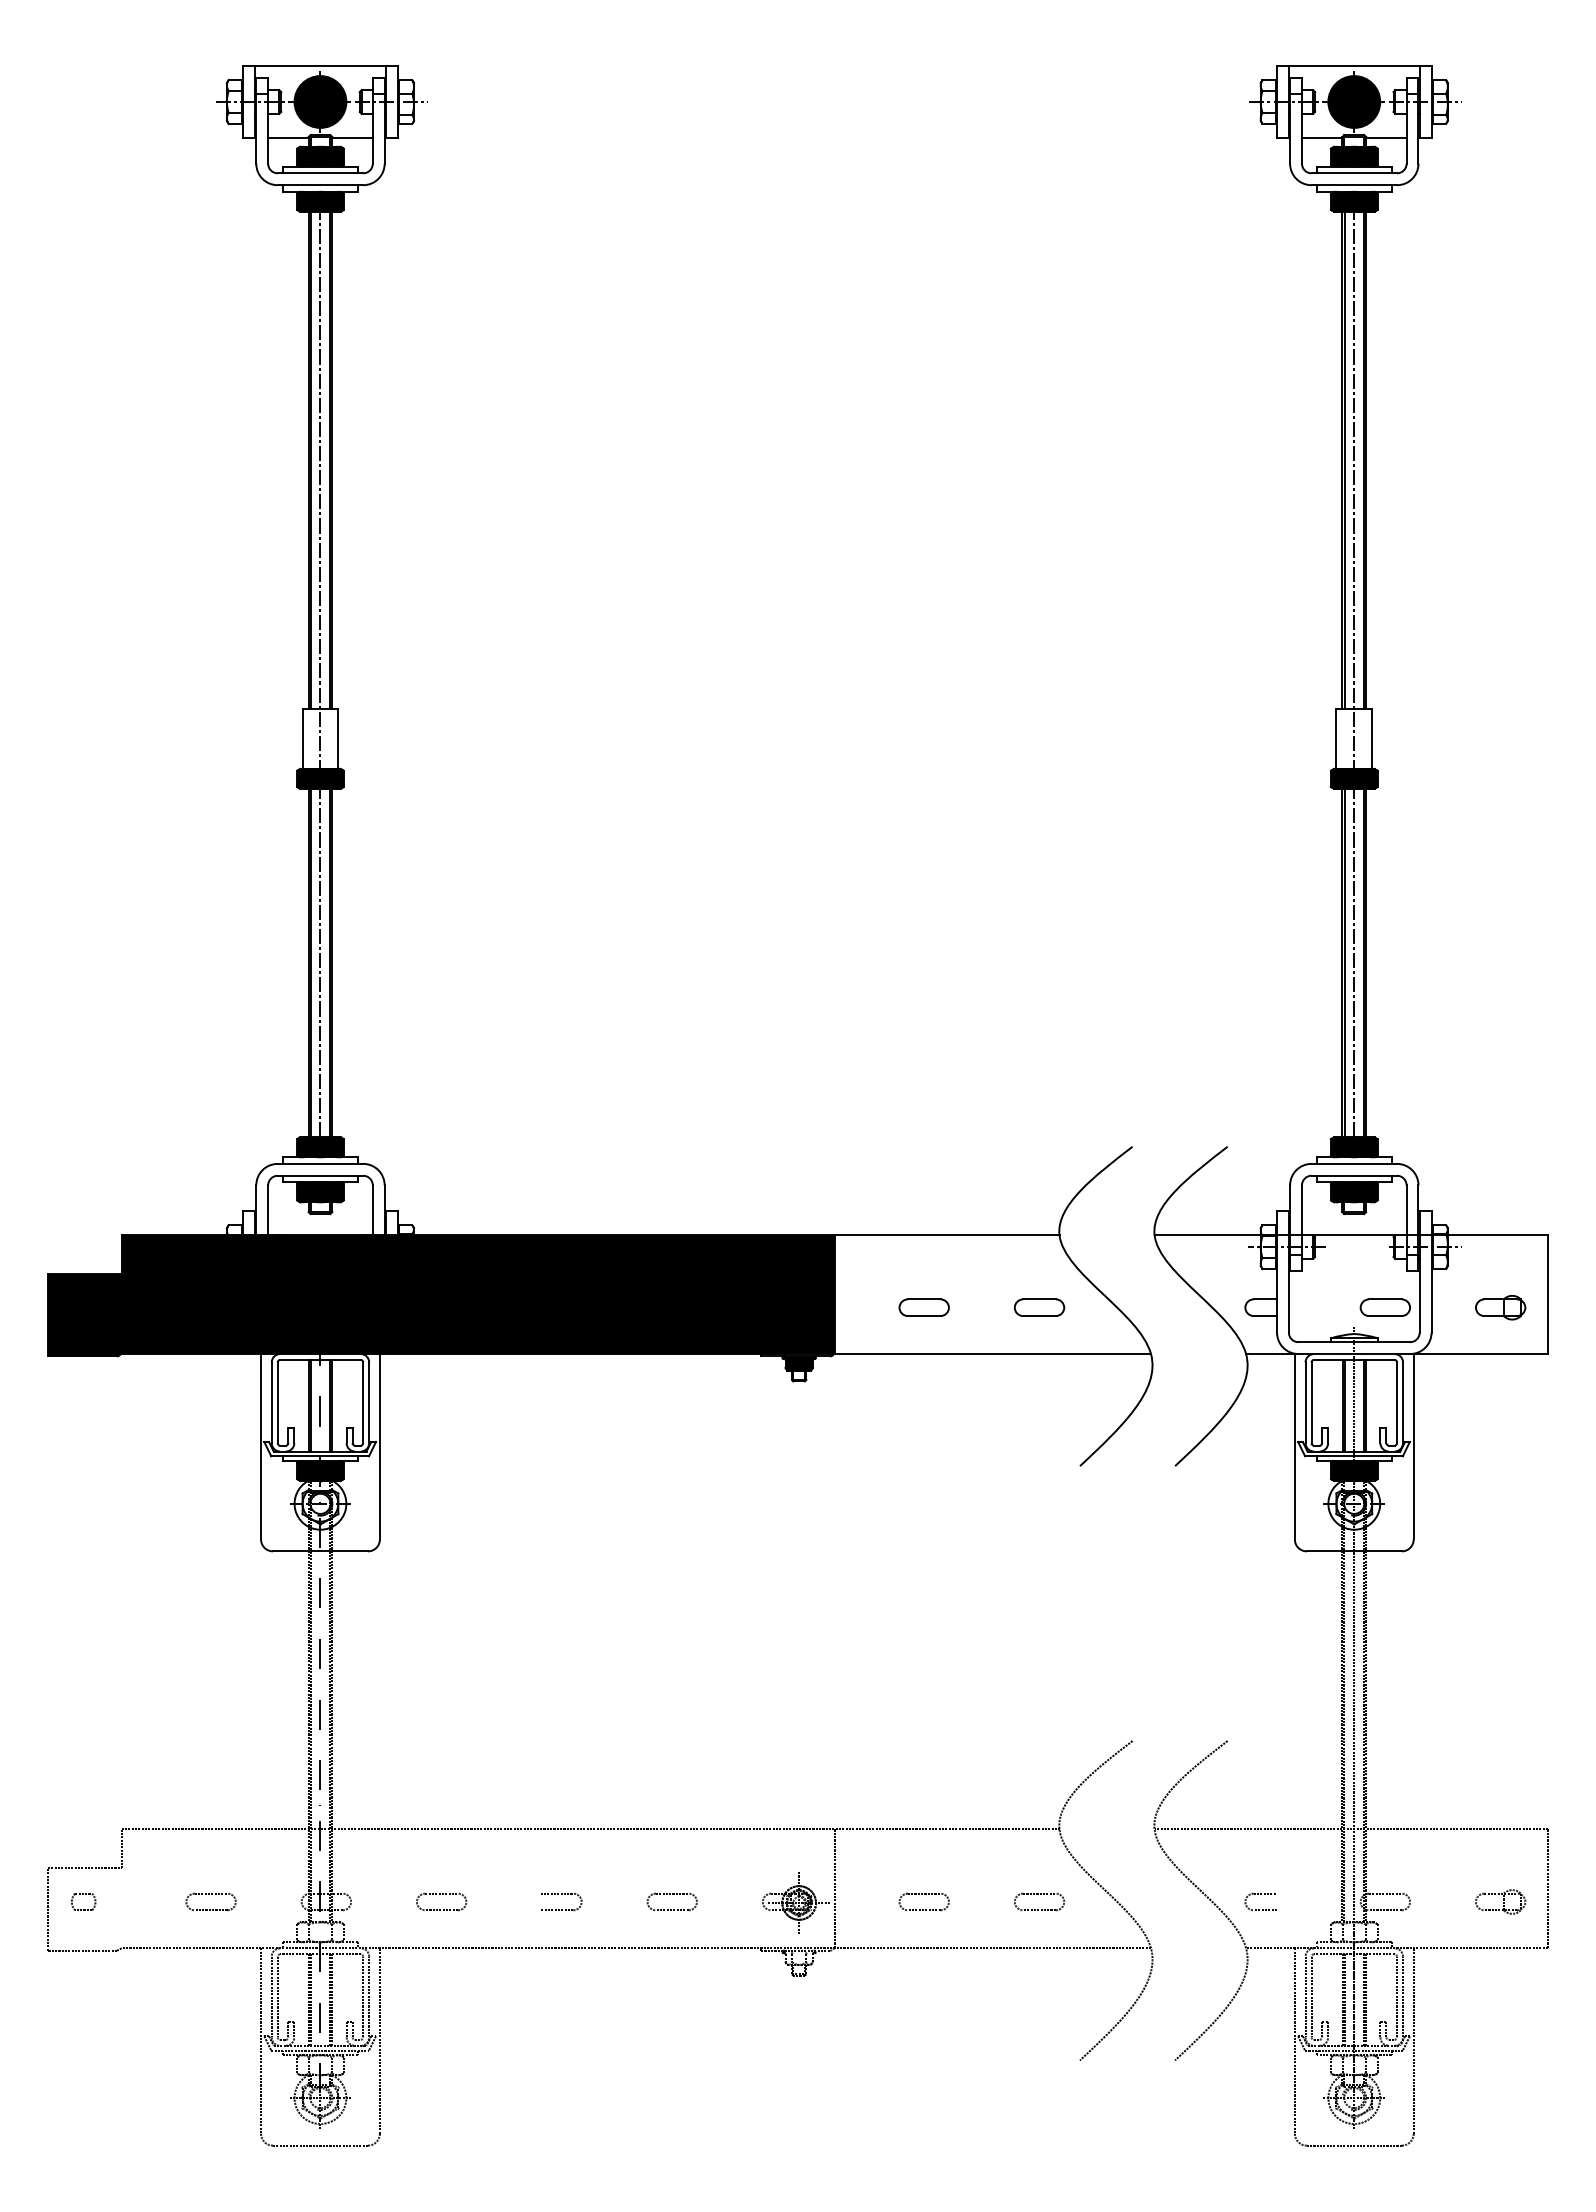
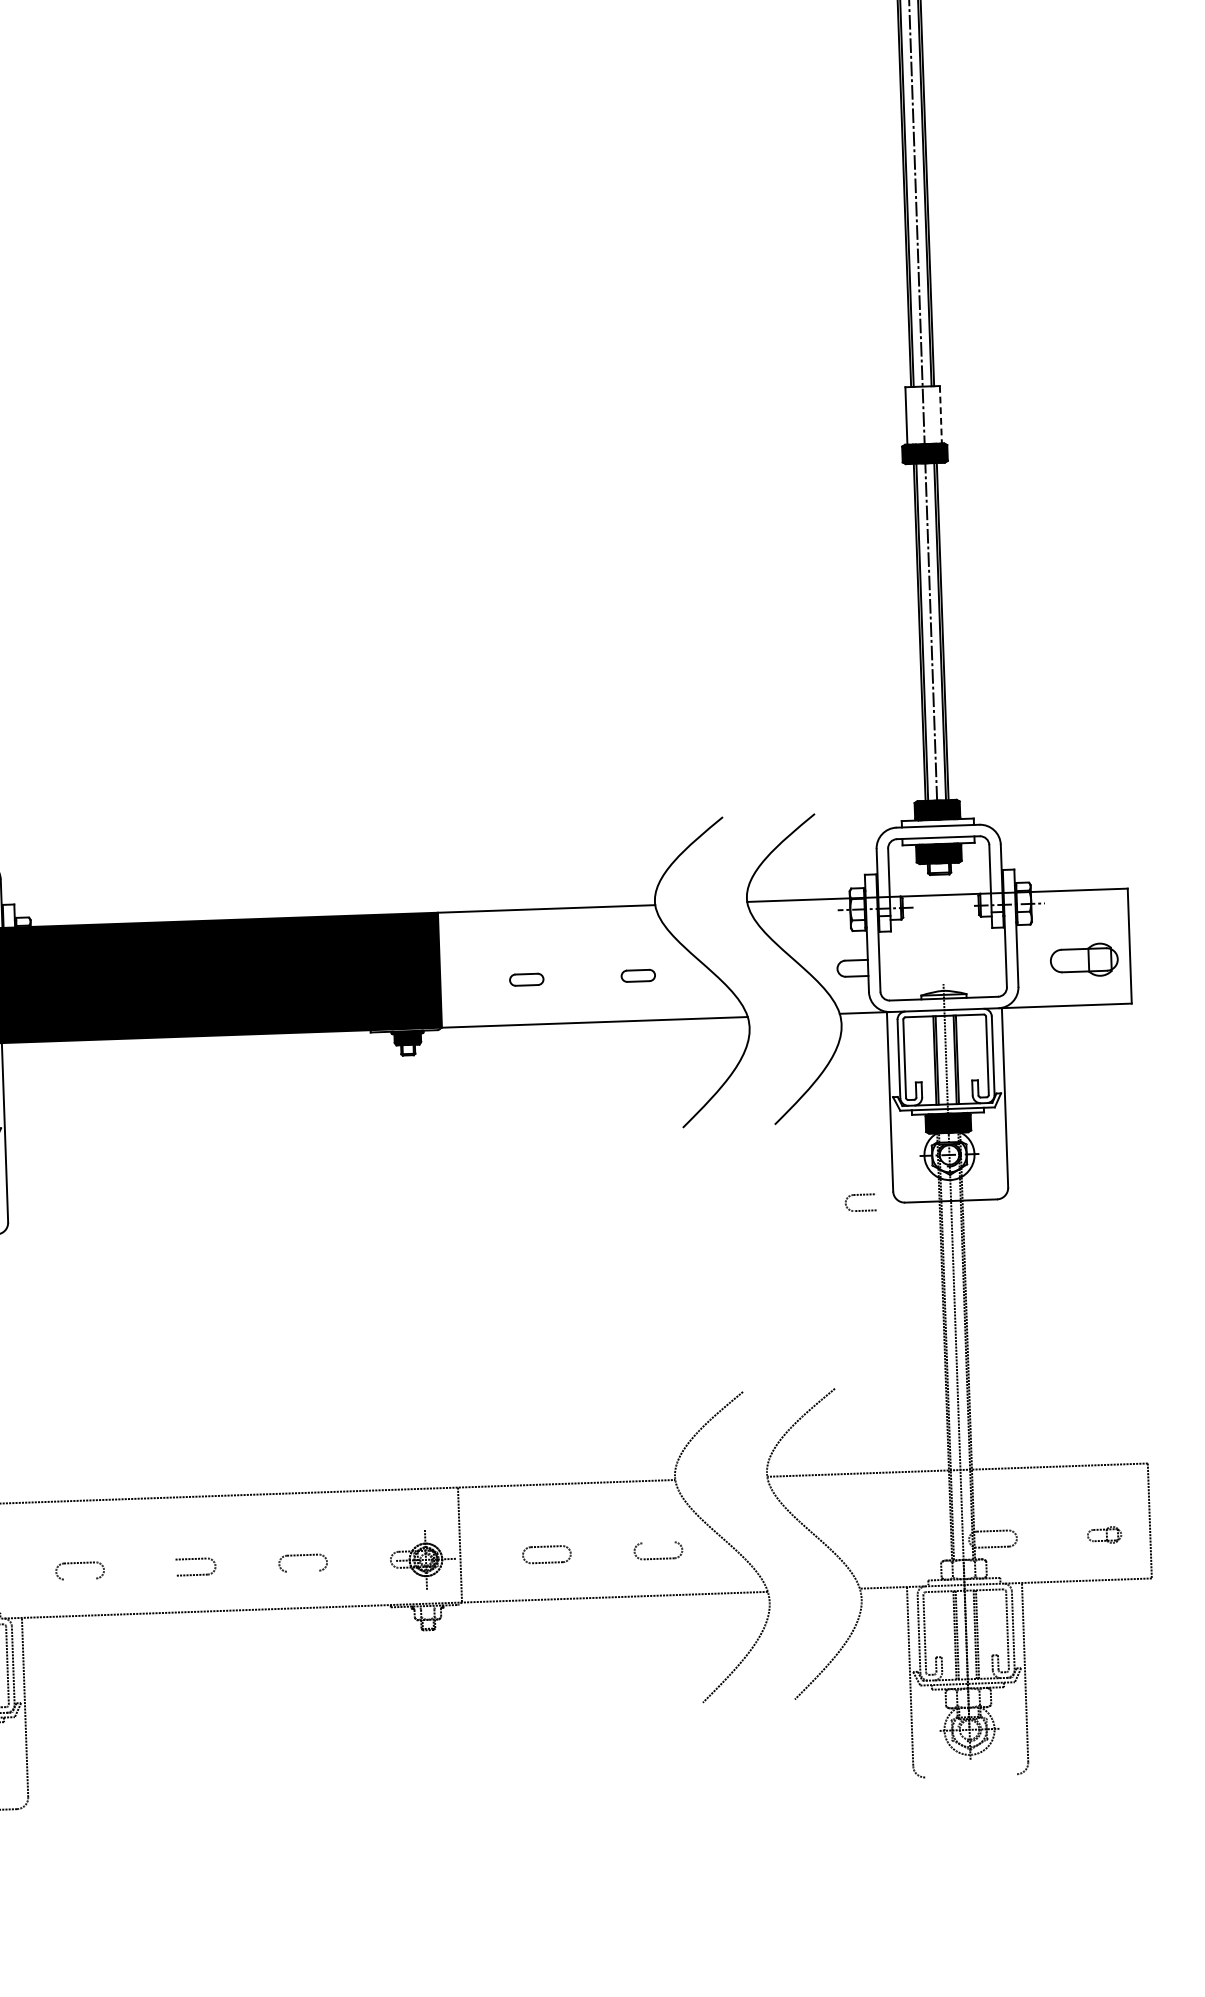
line: (1372, 739) -> (941, 415), solid -> dashed
part: (923, 1307) -> (526, 979), size x0.7
part: (1039, 1307) -> (638, 975), size x0.7
part: (1384, 1307) -> (972, 964), removed
part: (1500, 1307) -> (1084, 960), size x1.4
line: (1039, 1893) -> (658, 1542), removed
part: (1260, 1894) -> (860, 1195), moved
part: (1500, 1901) -> (1104, 1534), size x0.7
line: (441, 1910) -> (80, 1579), removed
line: (671, 1910) -> (302, 1571), removed
line: (1353, 2145) -> (970, 1775), removed

